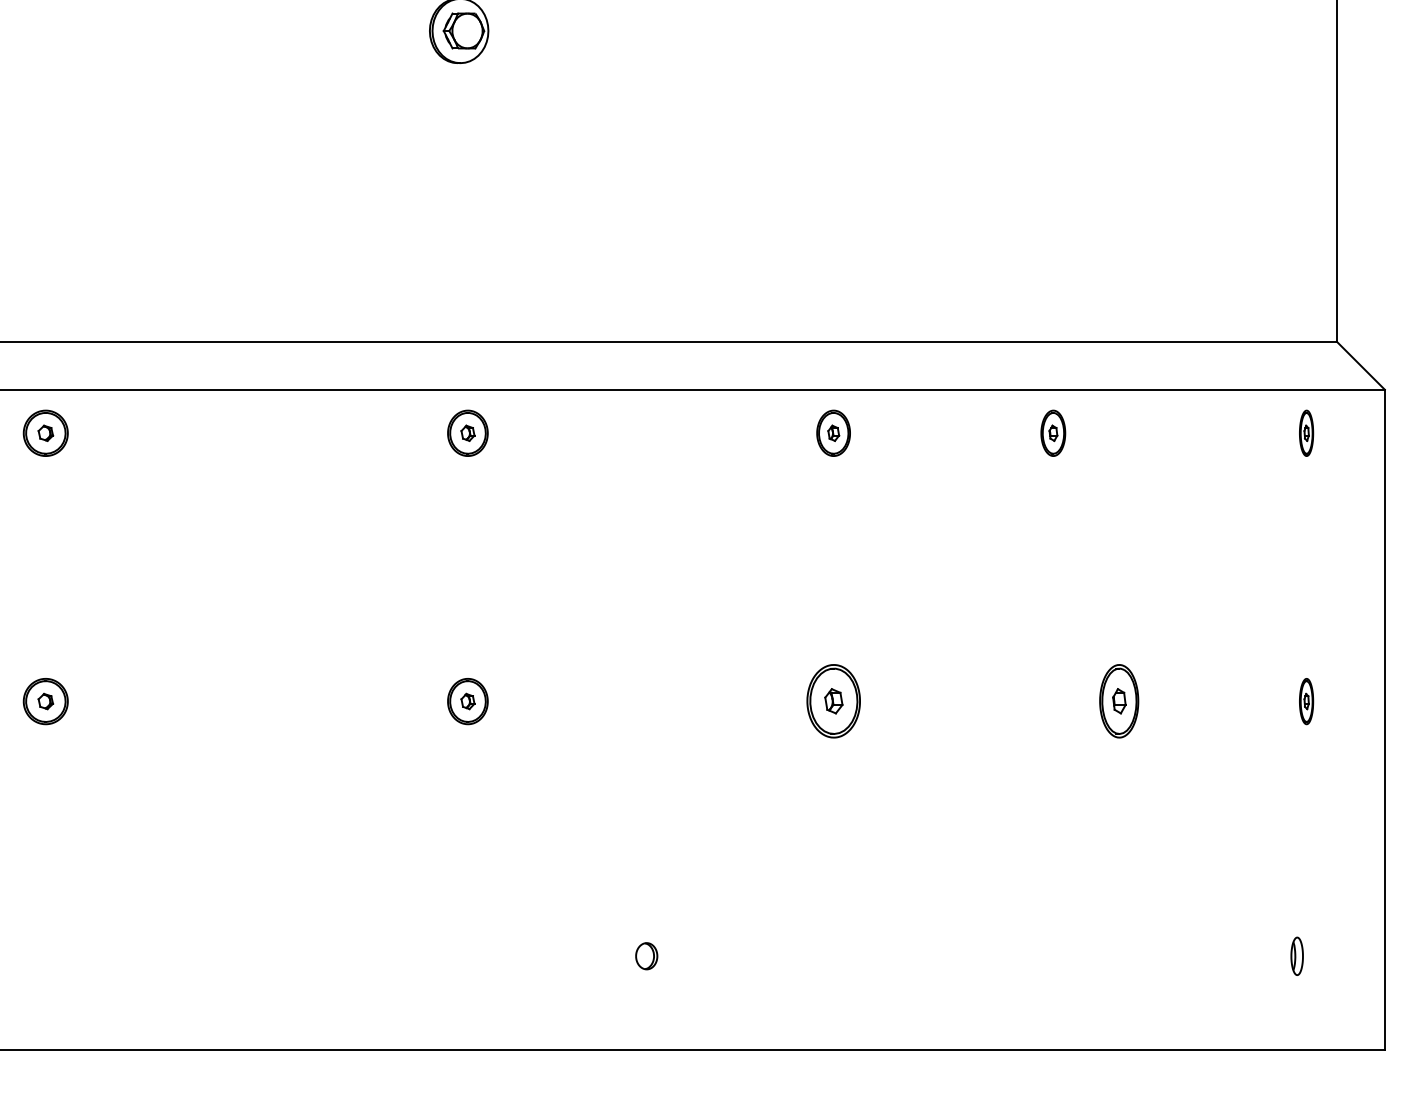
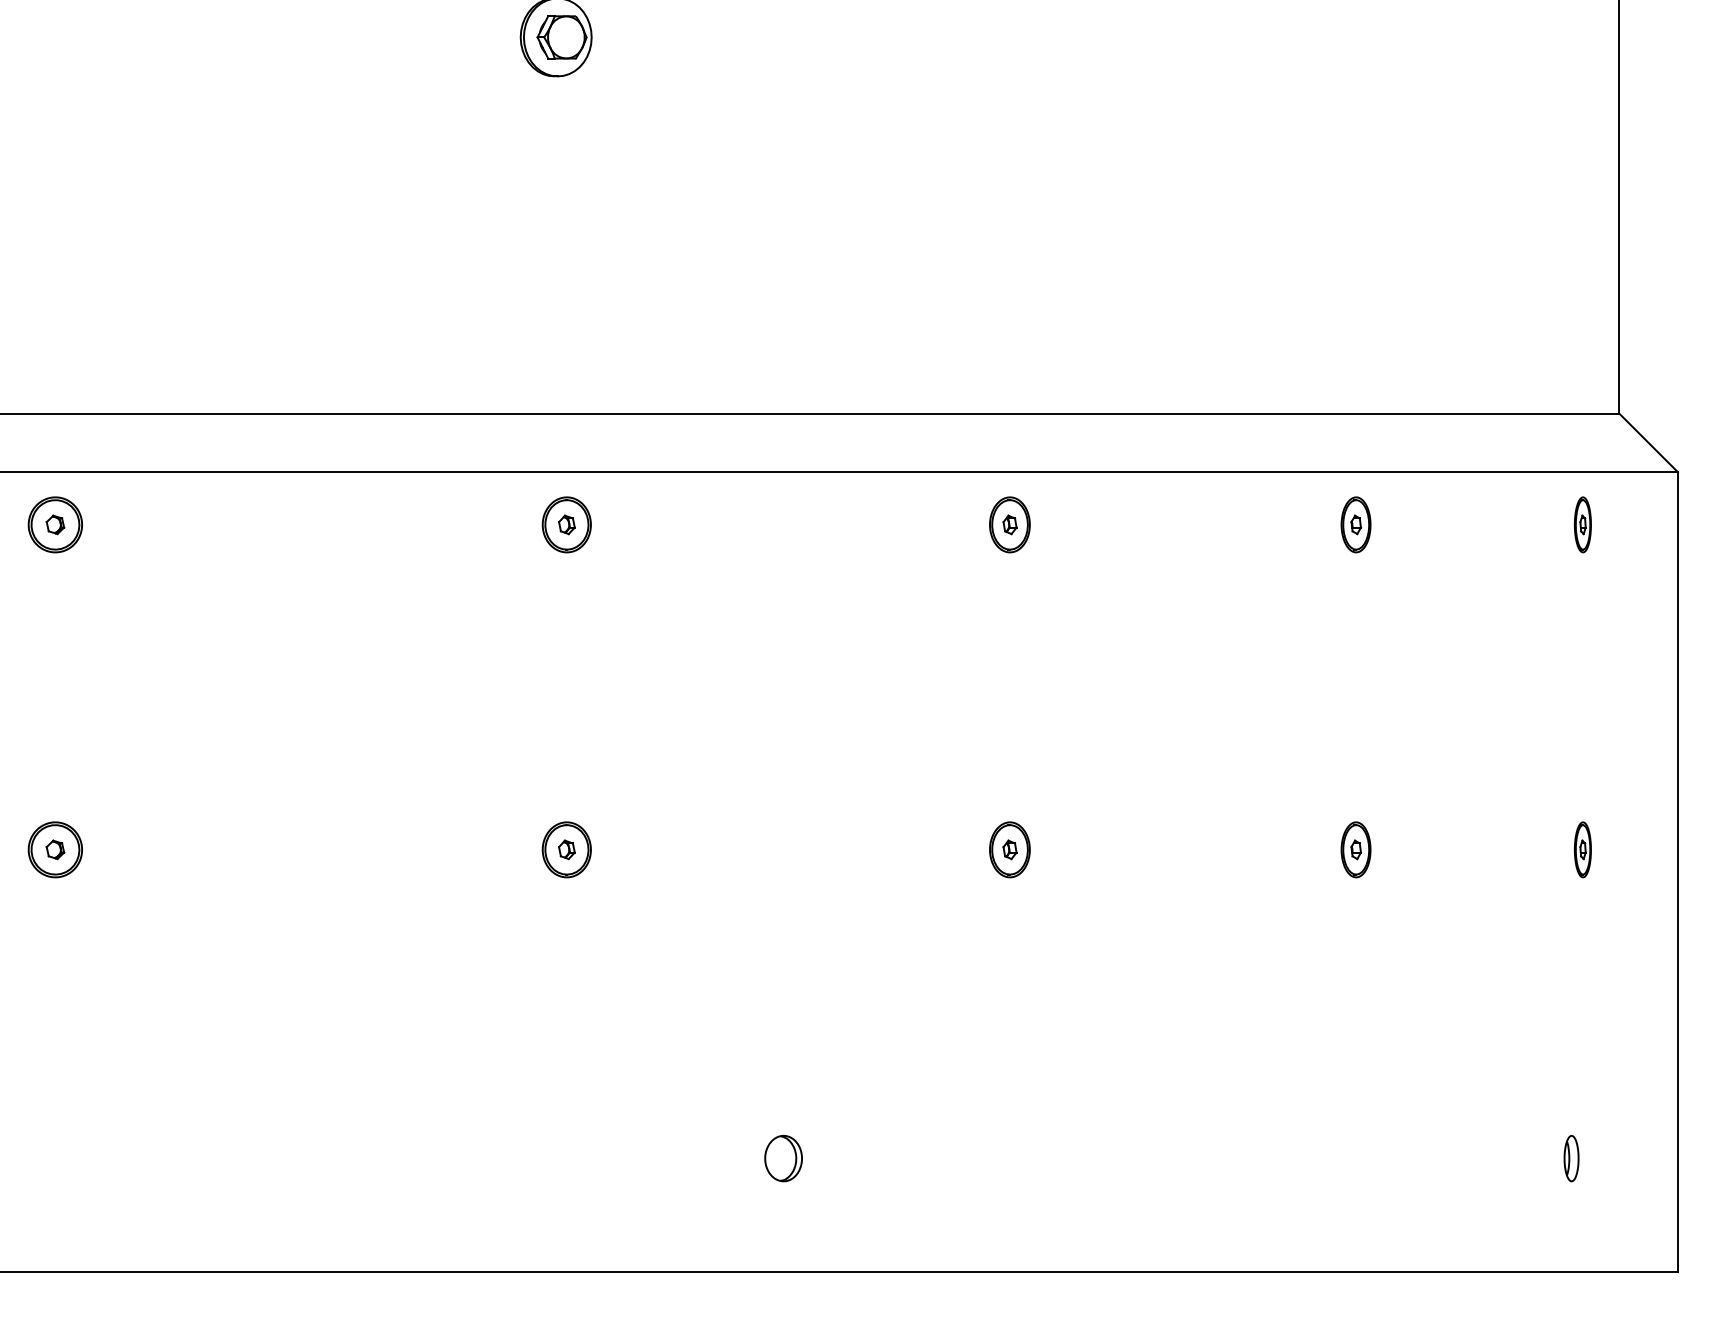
part: (1053, 432) -> (1356, 523), moved
part: (833, 701) -> (1009, 849), size x0.62
part: (1119, 701) -> (1356, 849), size x0.62
part: (646, 955) -> (783, 1157), size x1.43

